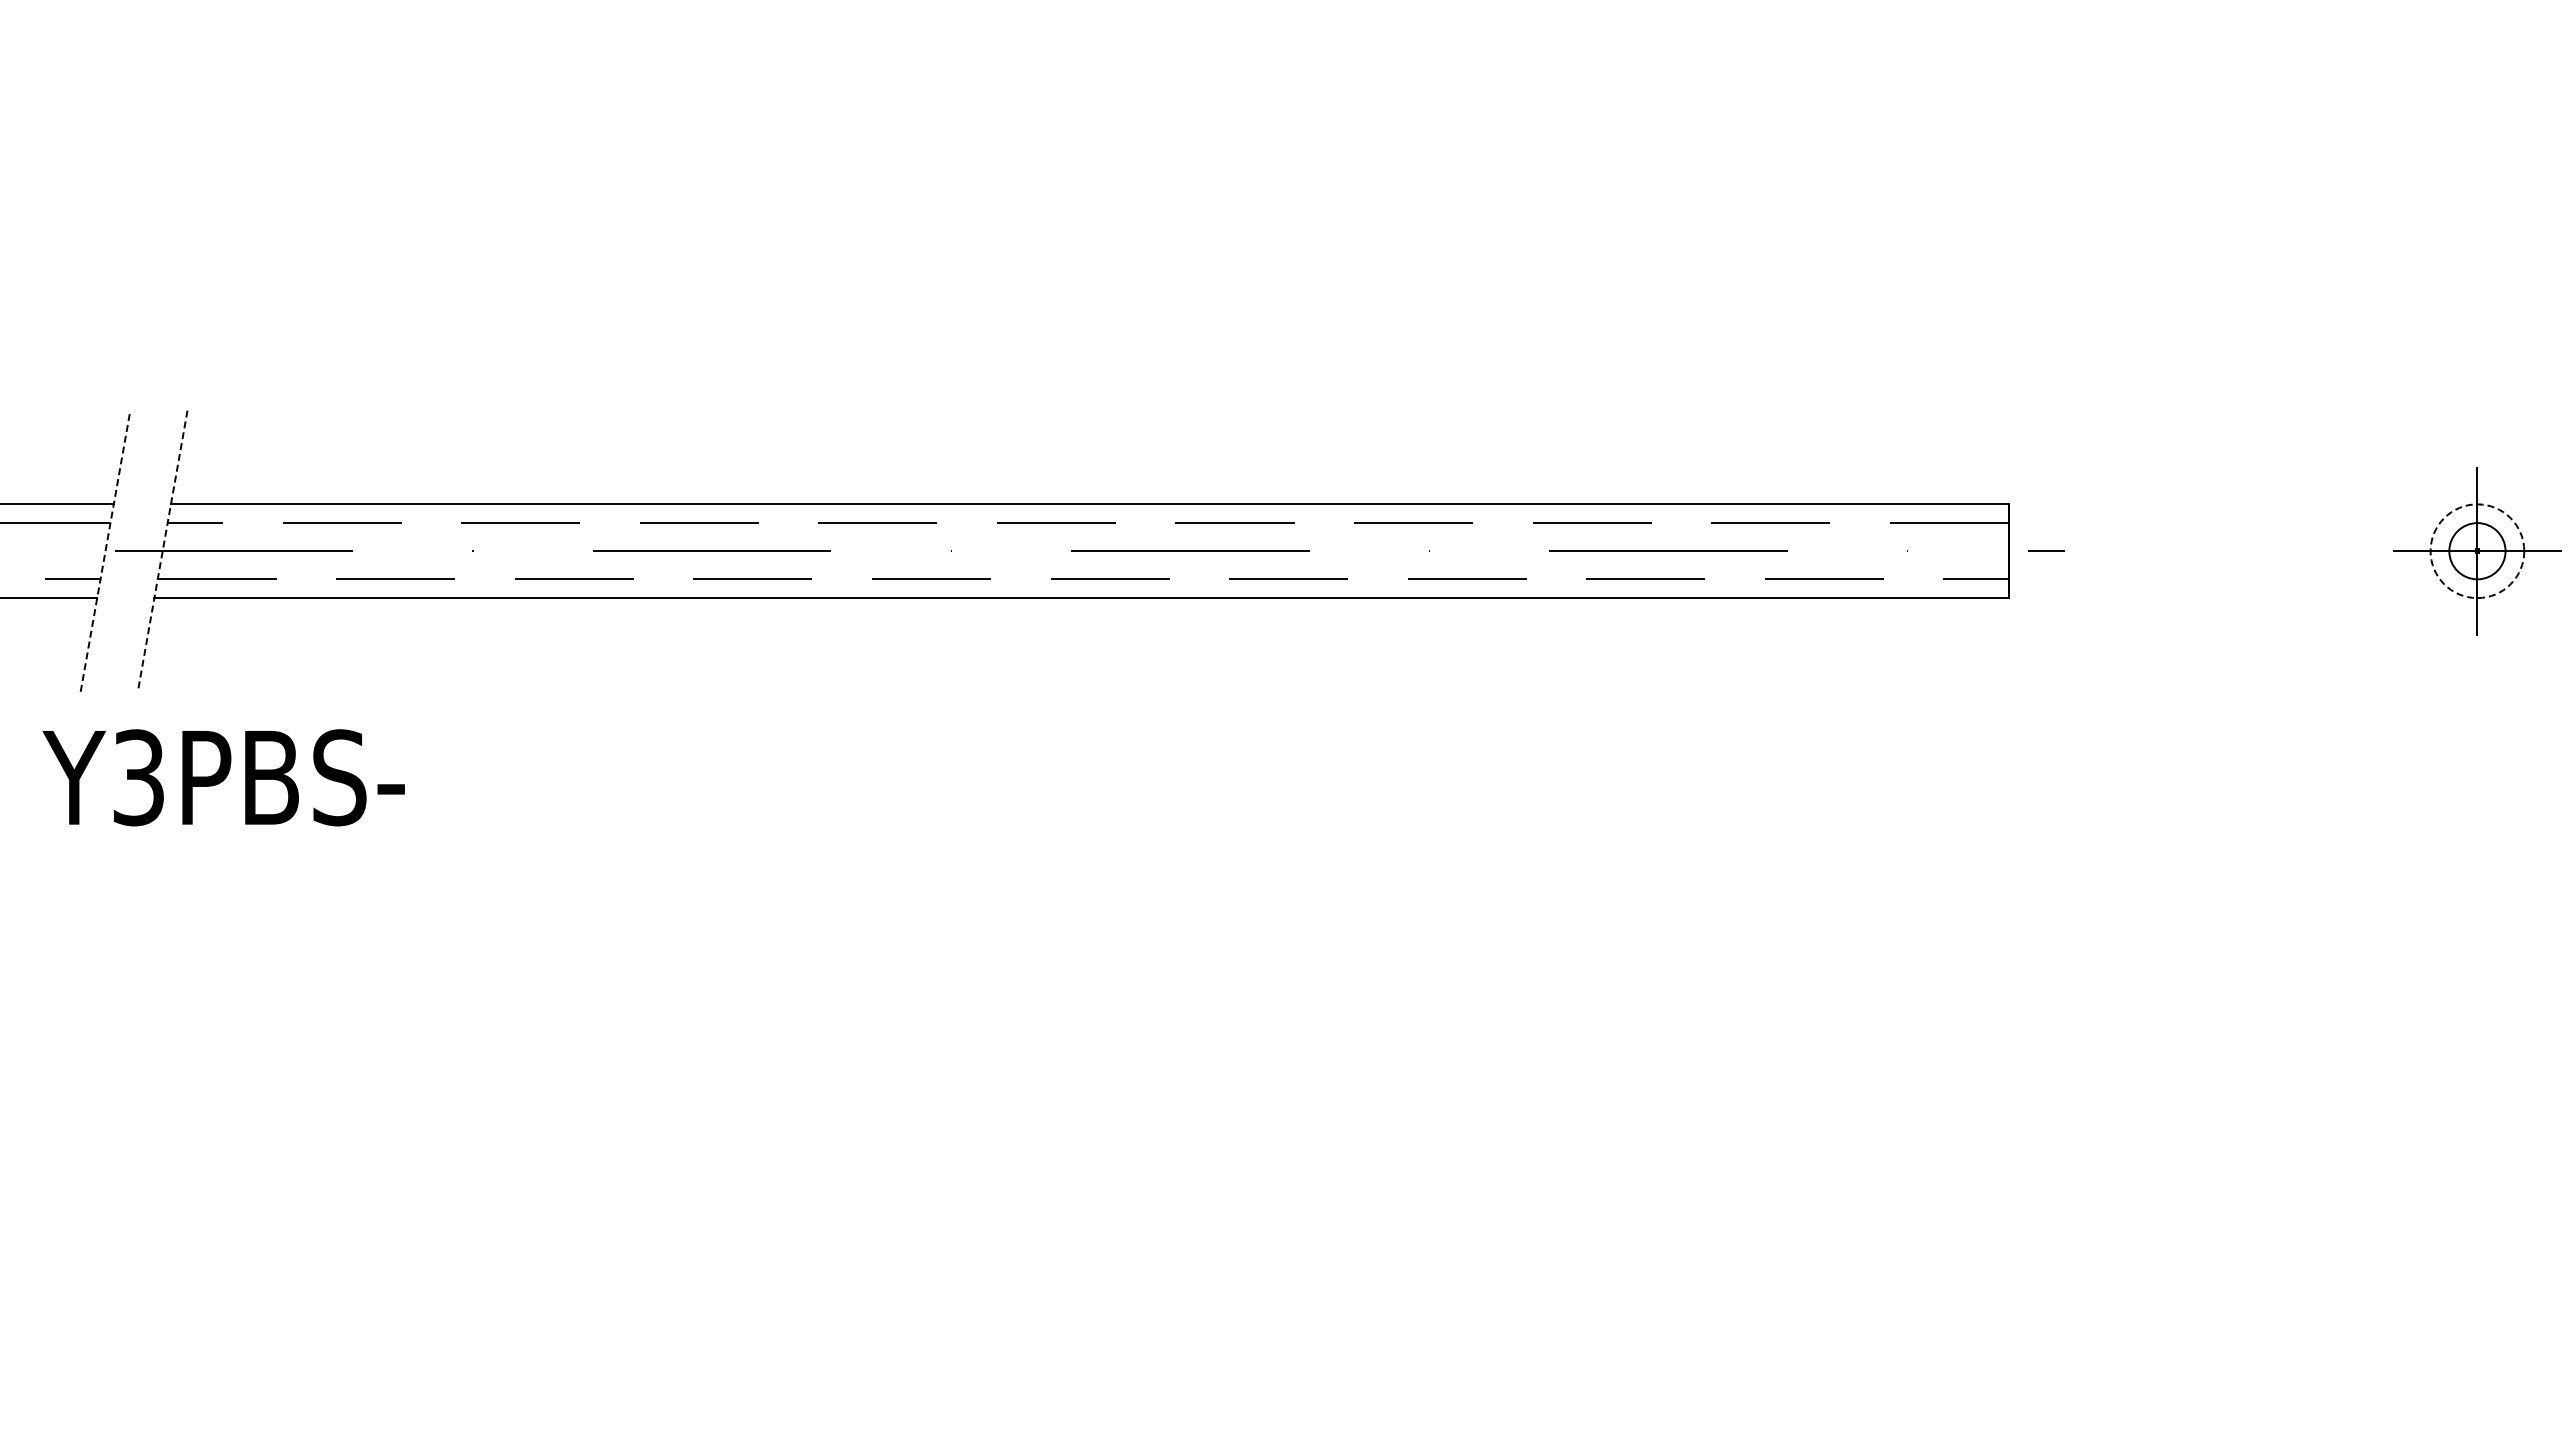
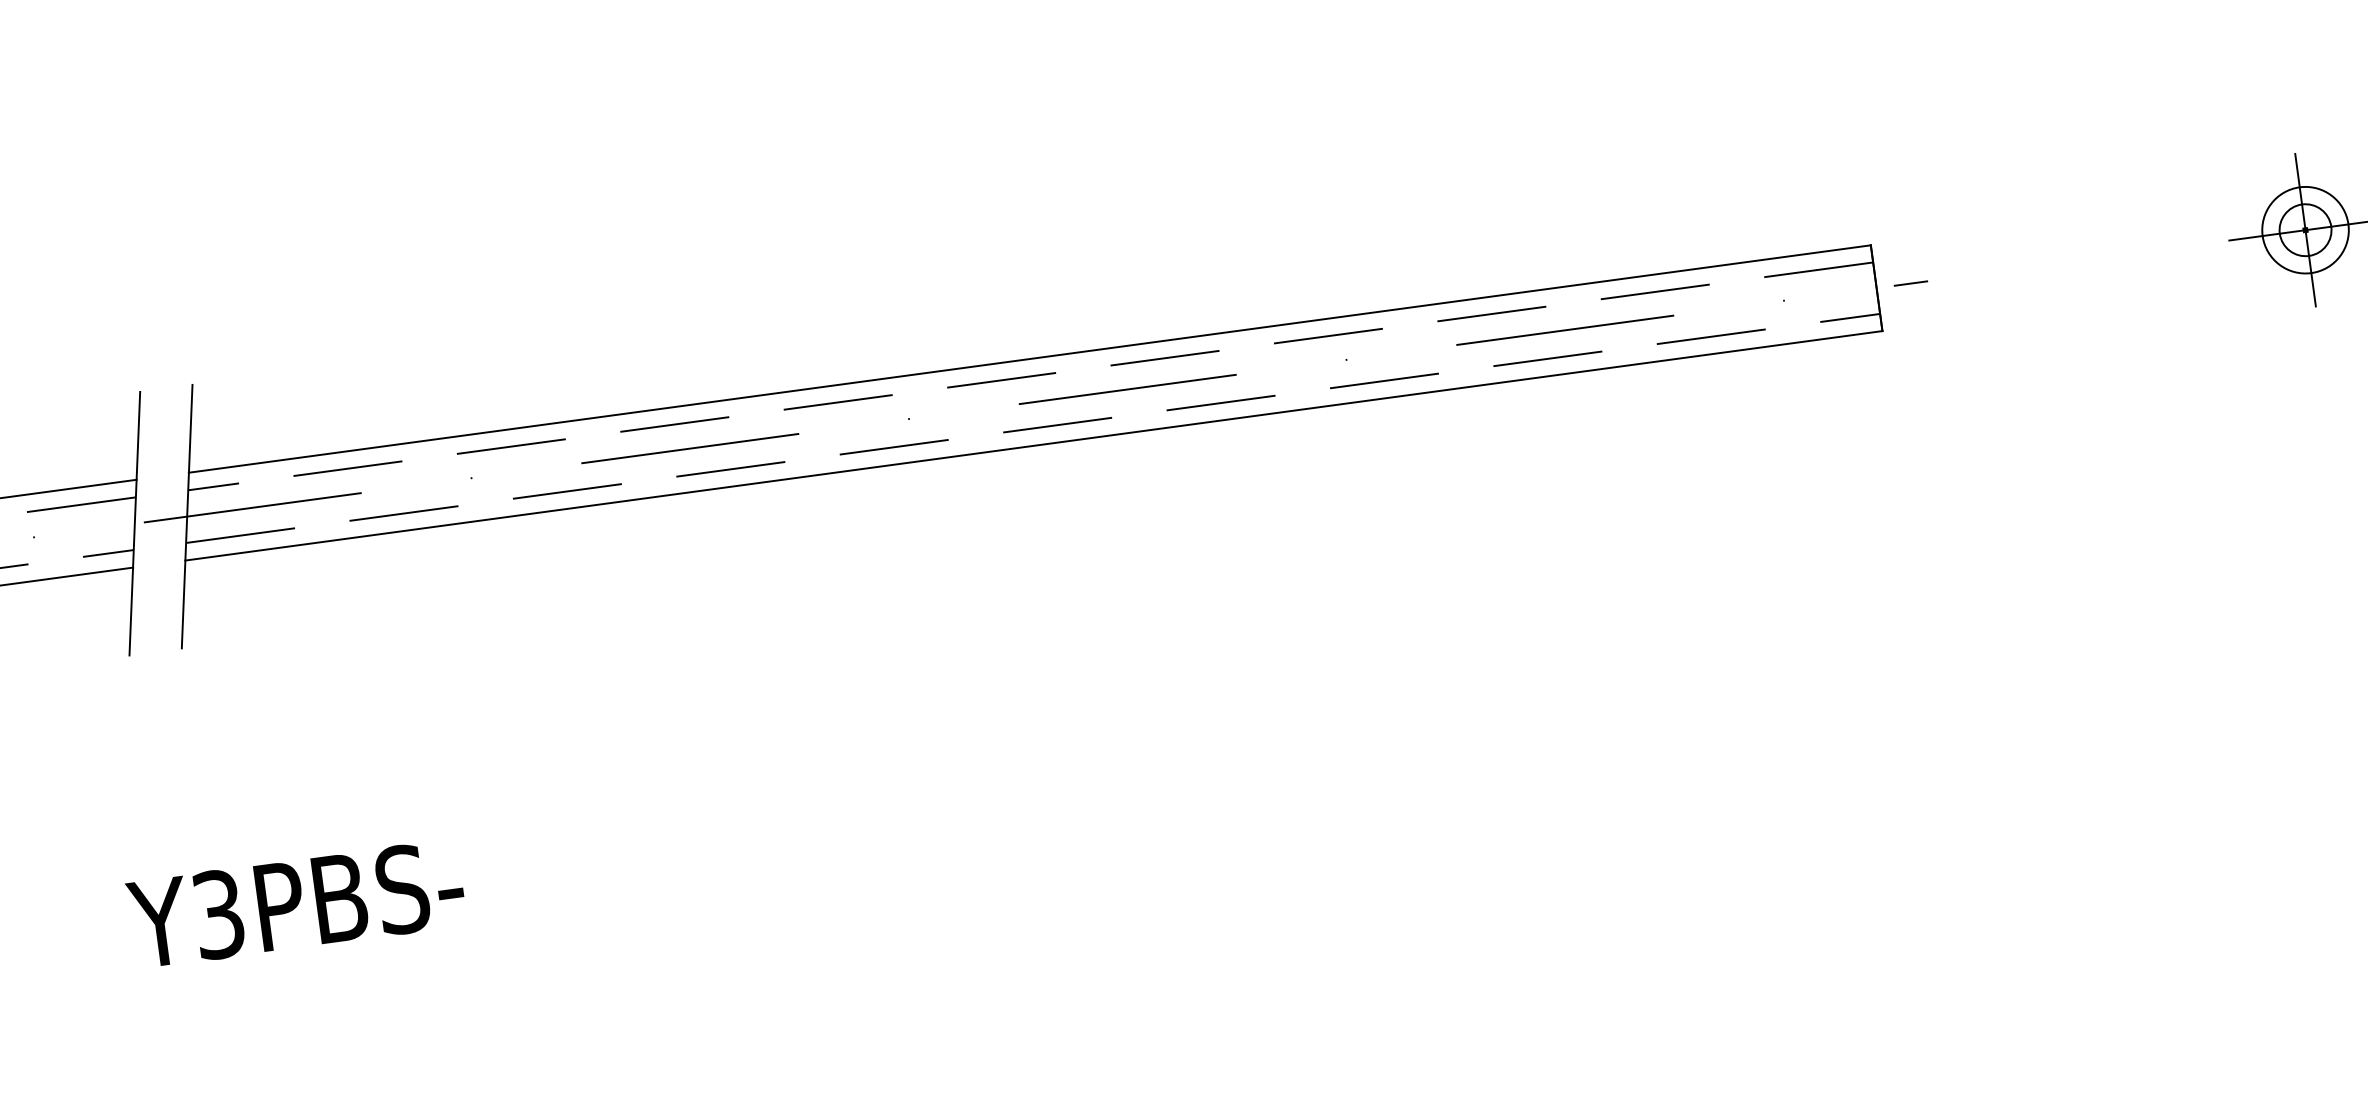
line: (105, 551) -> (134, 523), dashed -> solid
line: (162, 551) -> (187, 516), dashed -> solid
circle: (2477, 551) -> (2305, 230), dashed -> solid
text: (223, 777) -> (296, 903), moved

